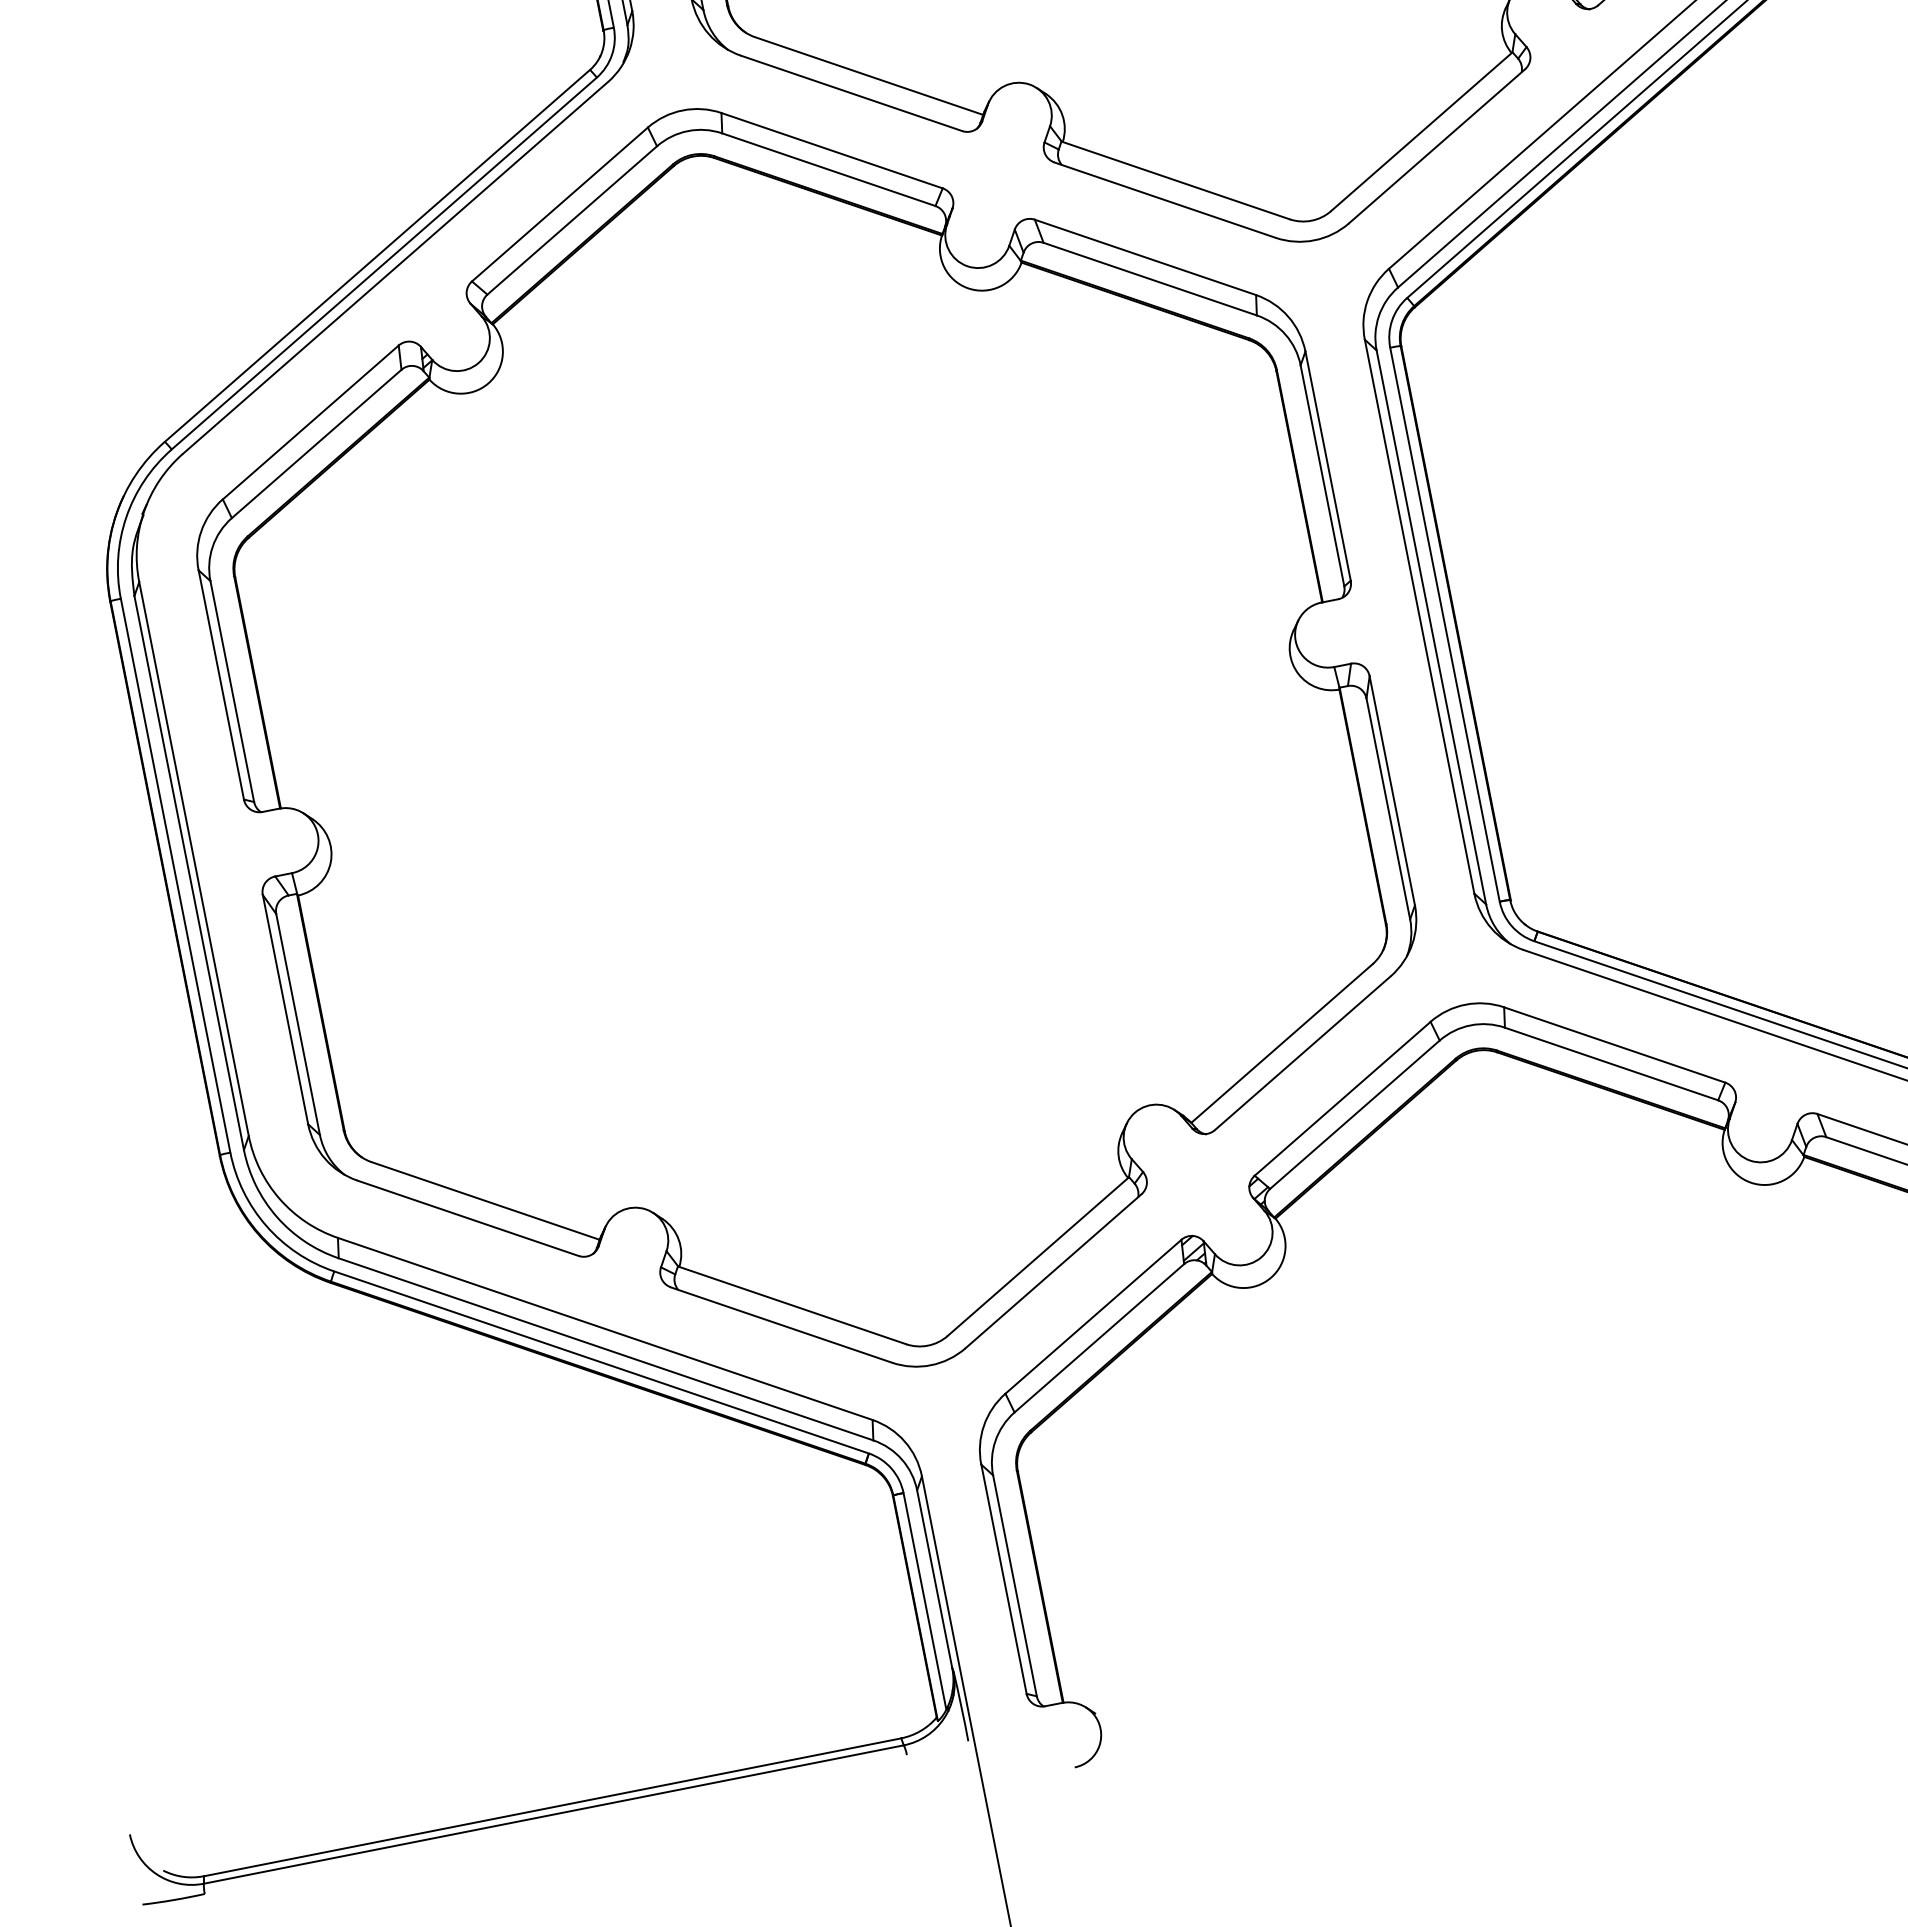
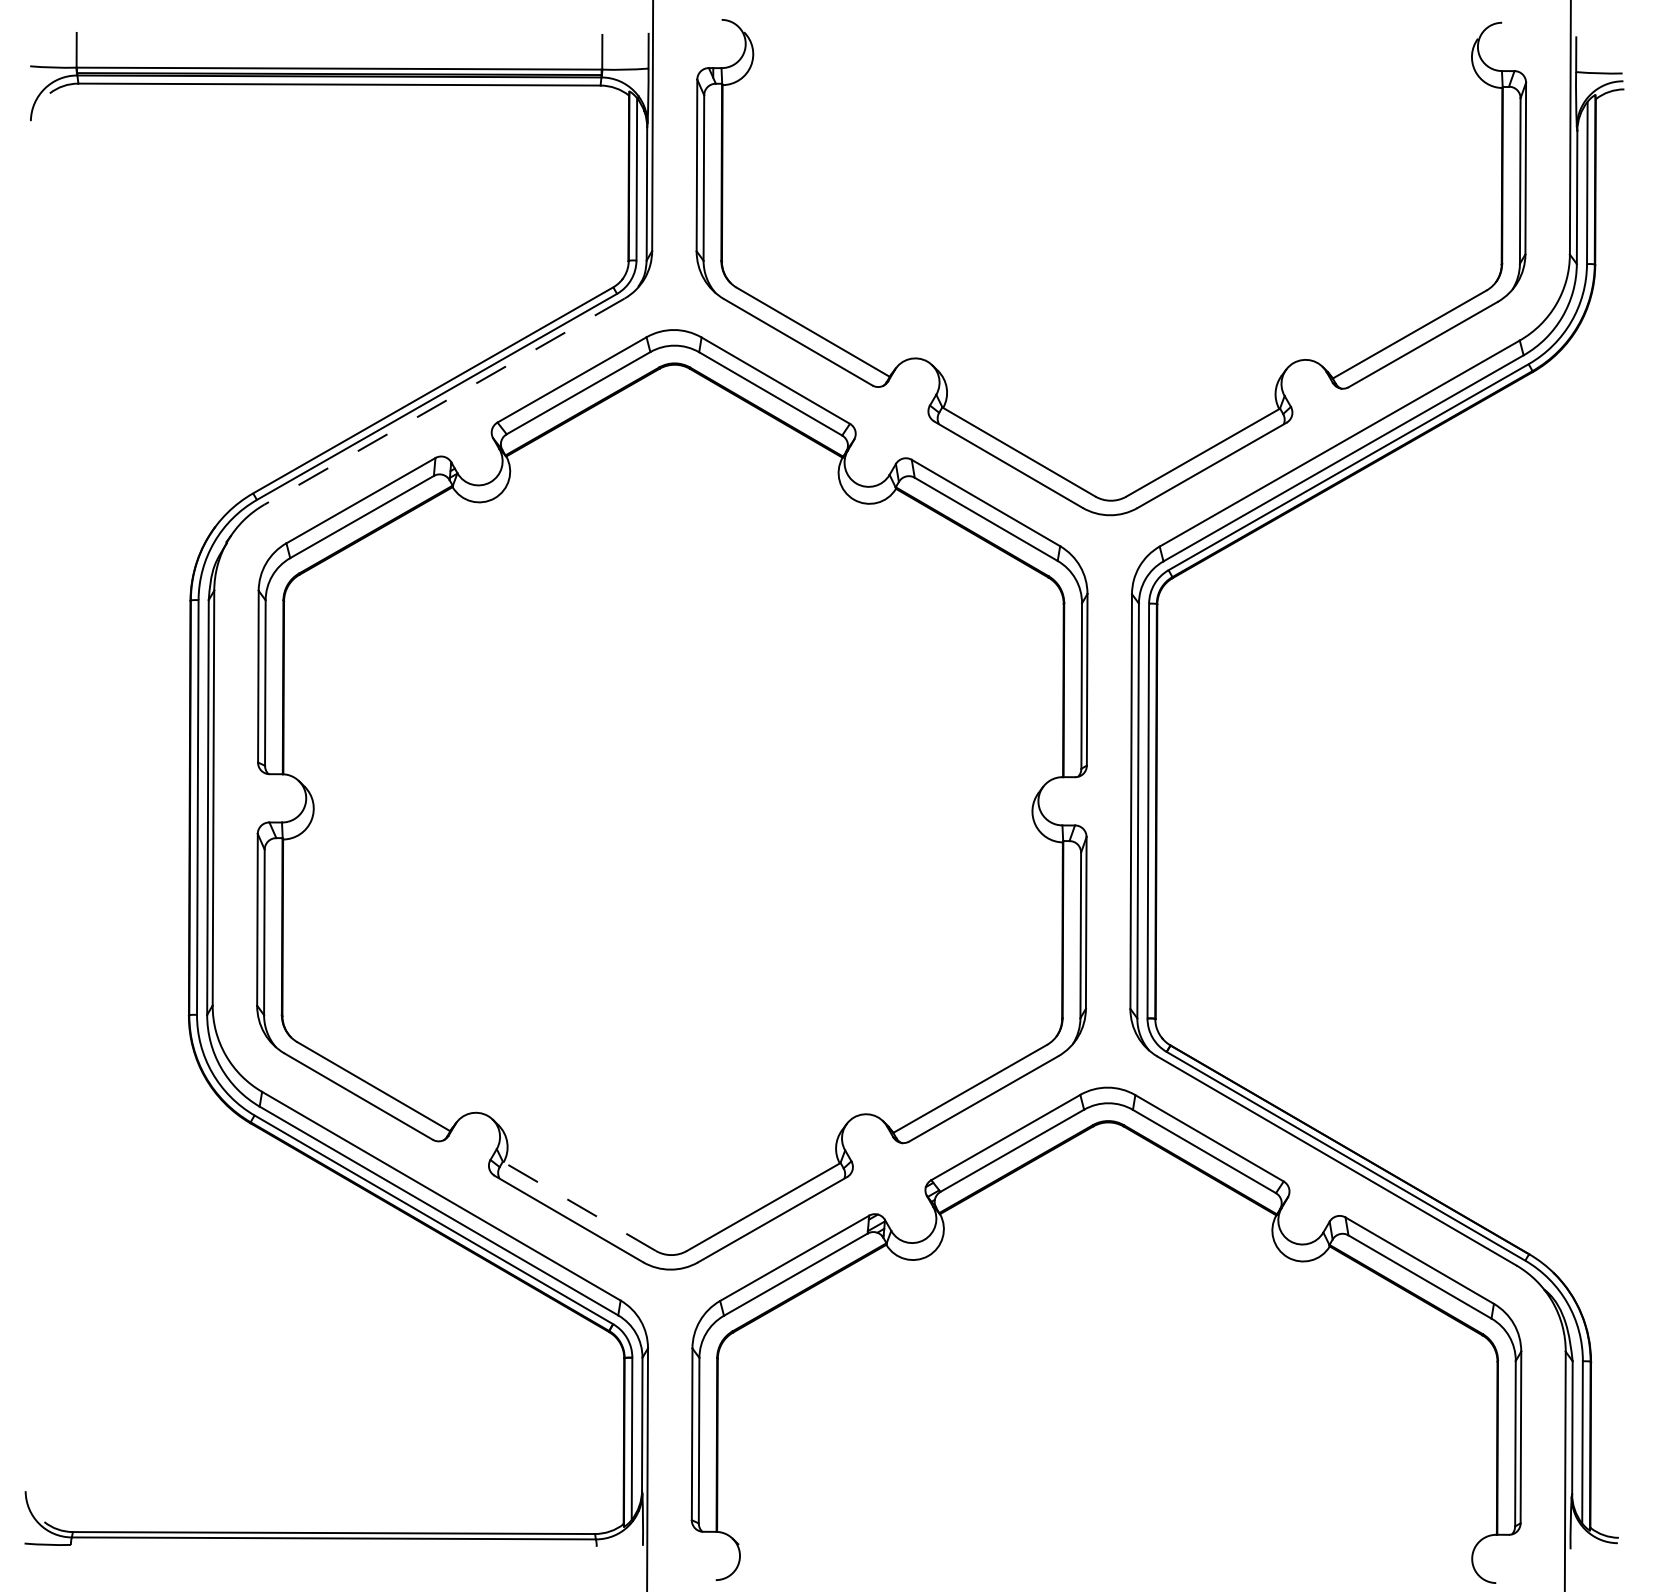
line: (394, 267) -> (443, 401), solid -> dashed
line: (792, 1305) -> (579, 1206), solid -> dashed

